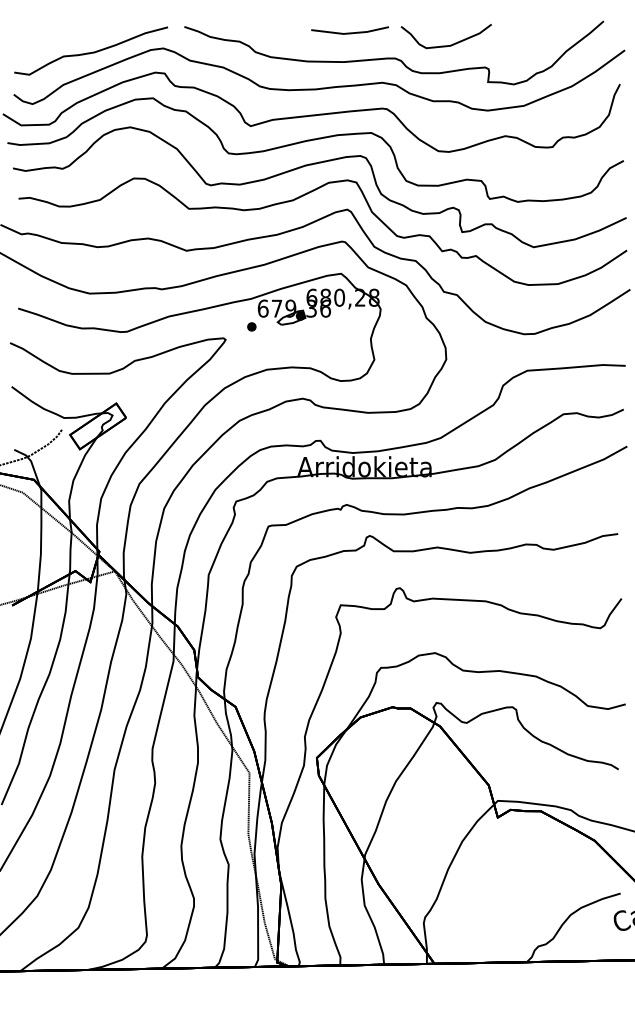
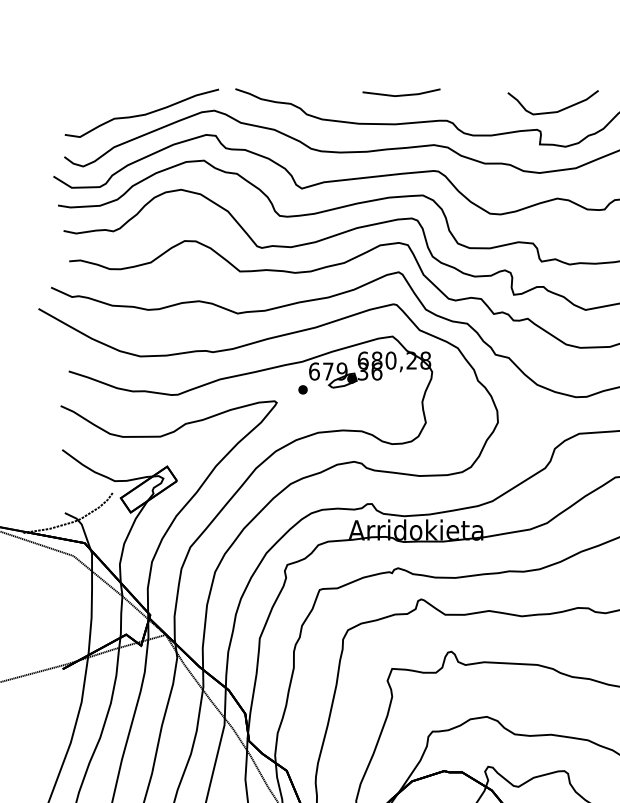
curve: (445, 45) -> (552, 111), moved

